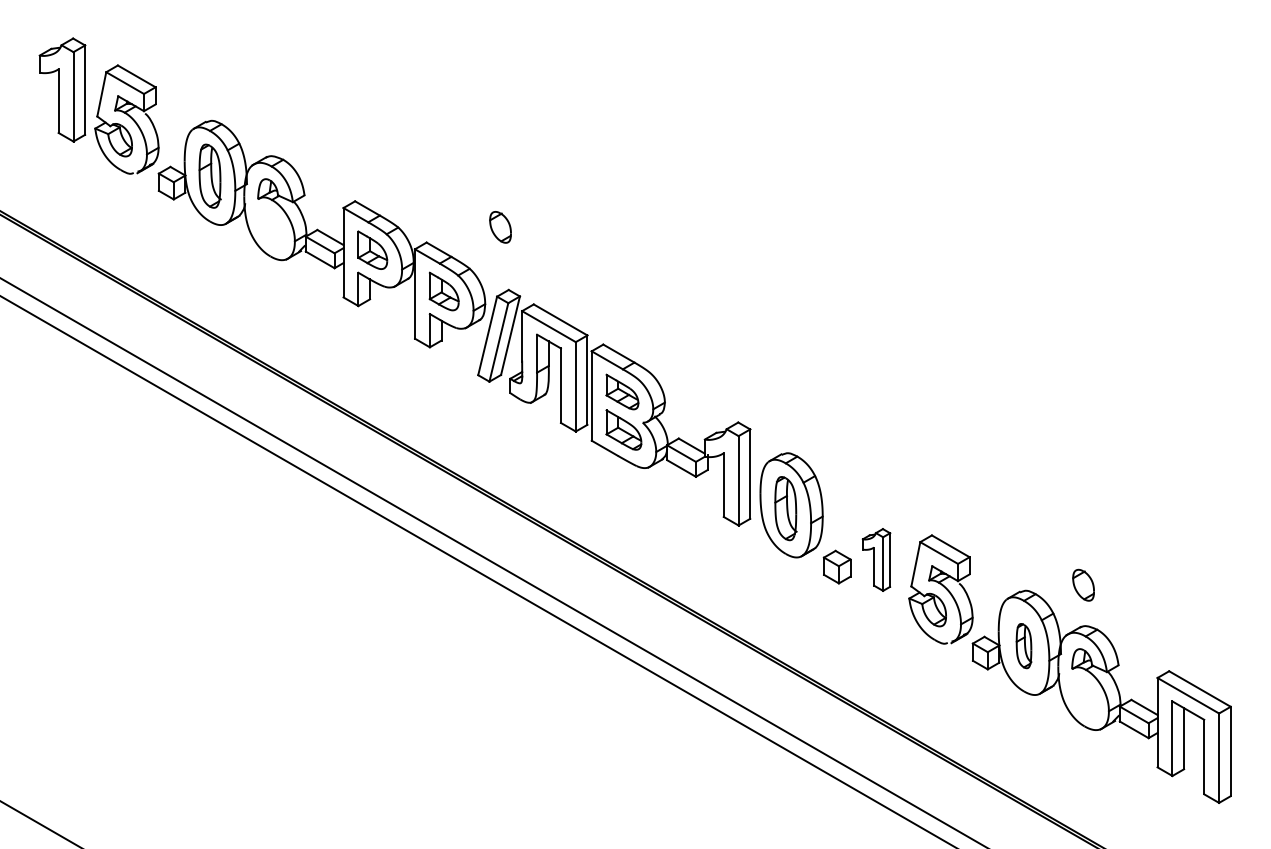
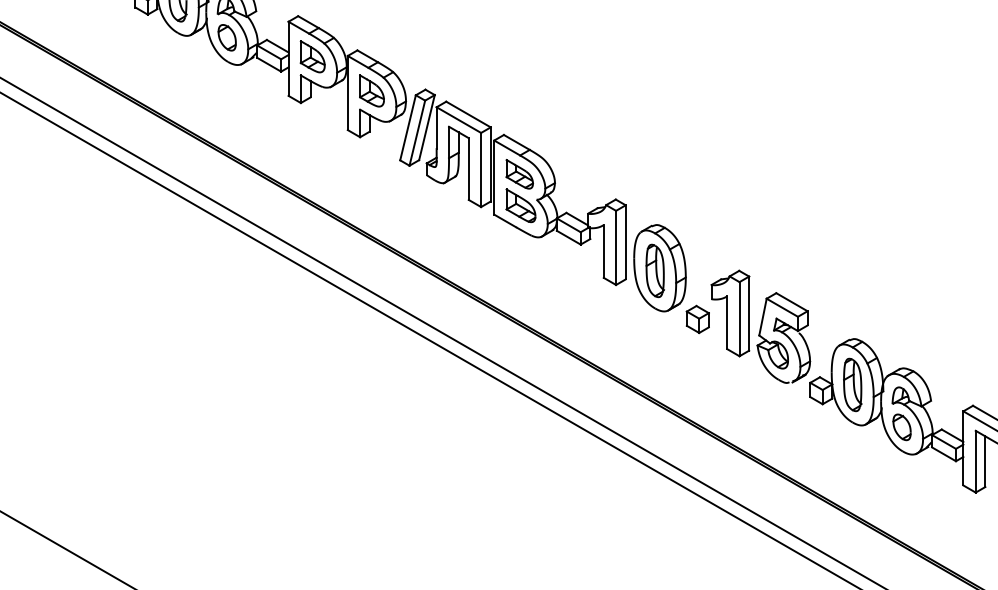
part: (500, 227) -> (227, 37), moved
part: (876, 559) -> (730, 313), size x1.67
part: (1083, 584) -> (901, 426), moved
part: (1023, 645) -> (852, 384), size x1.43

